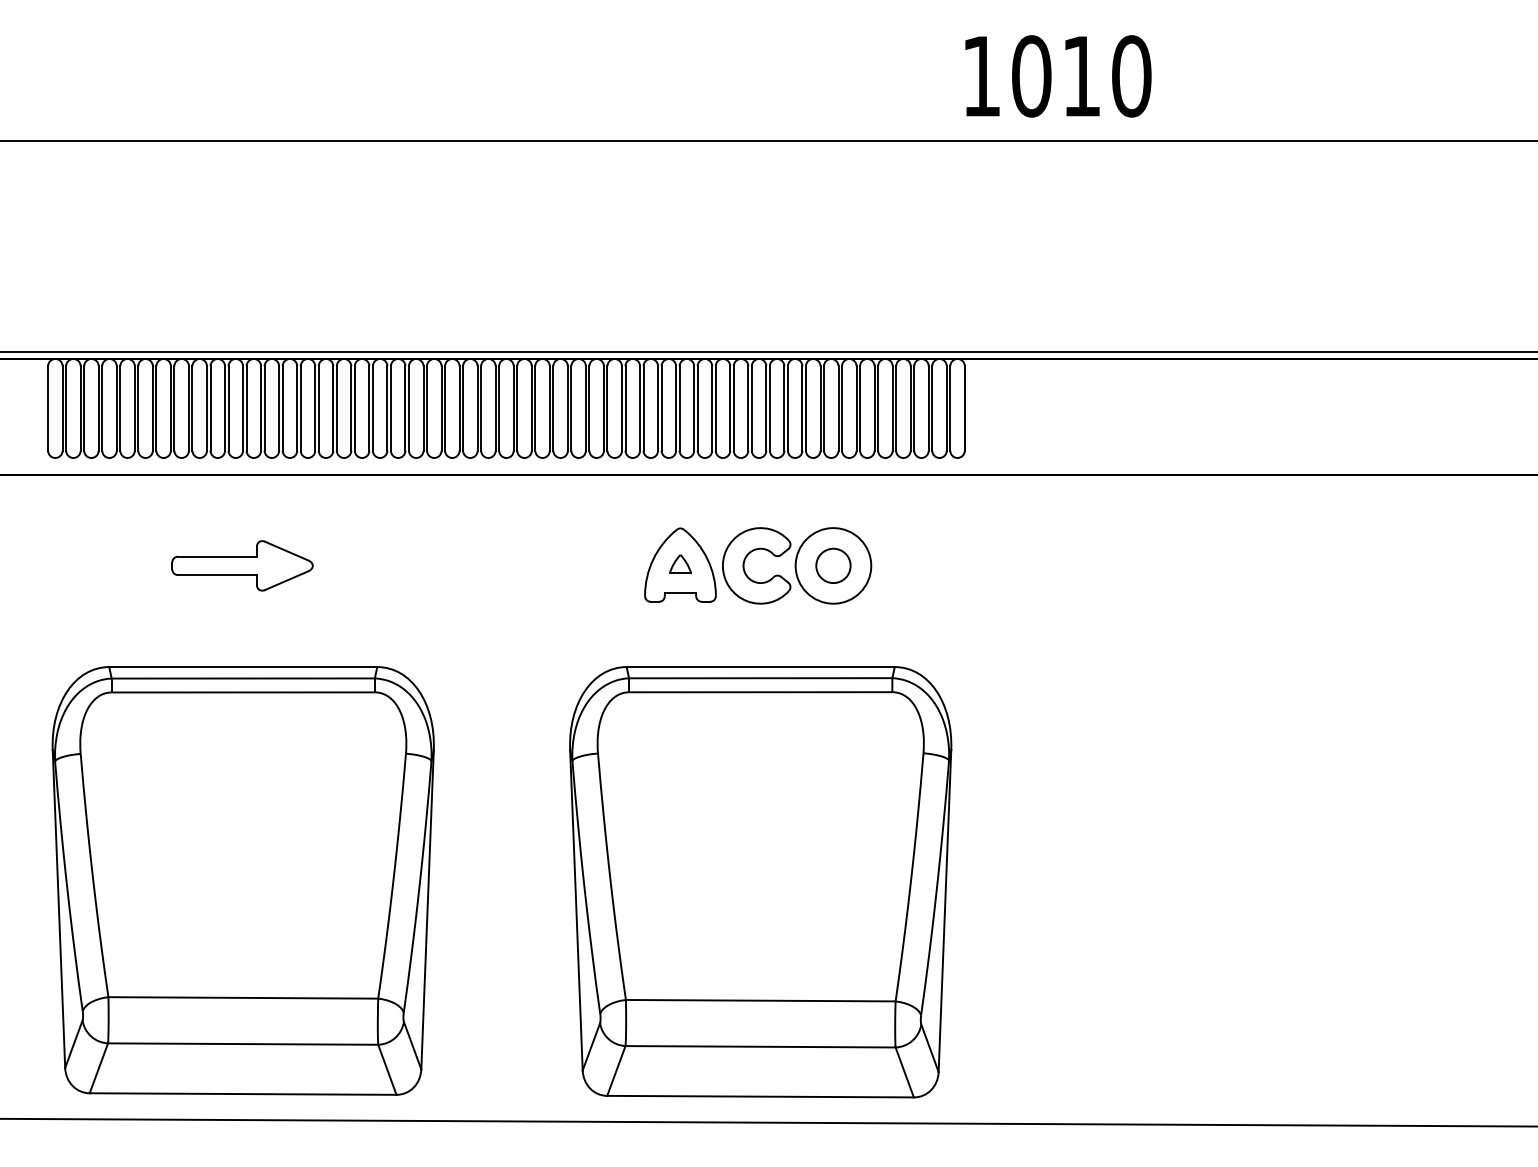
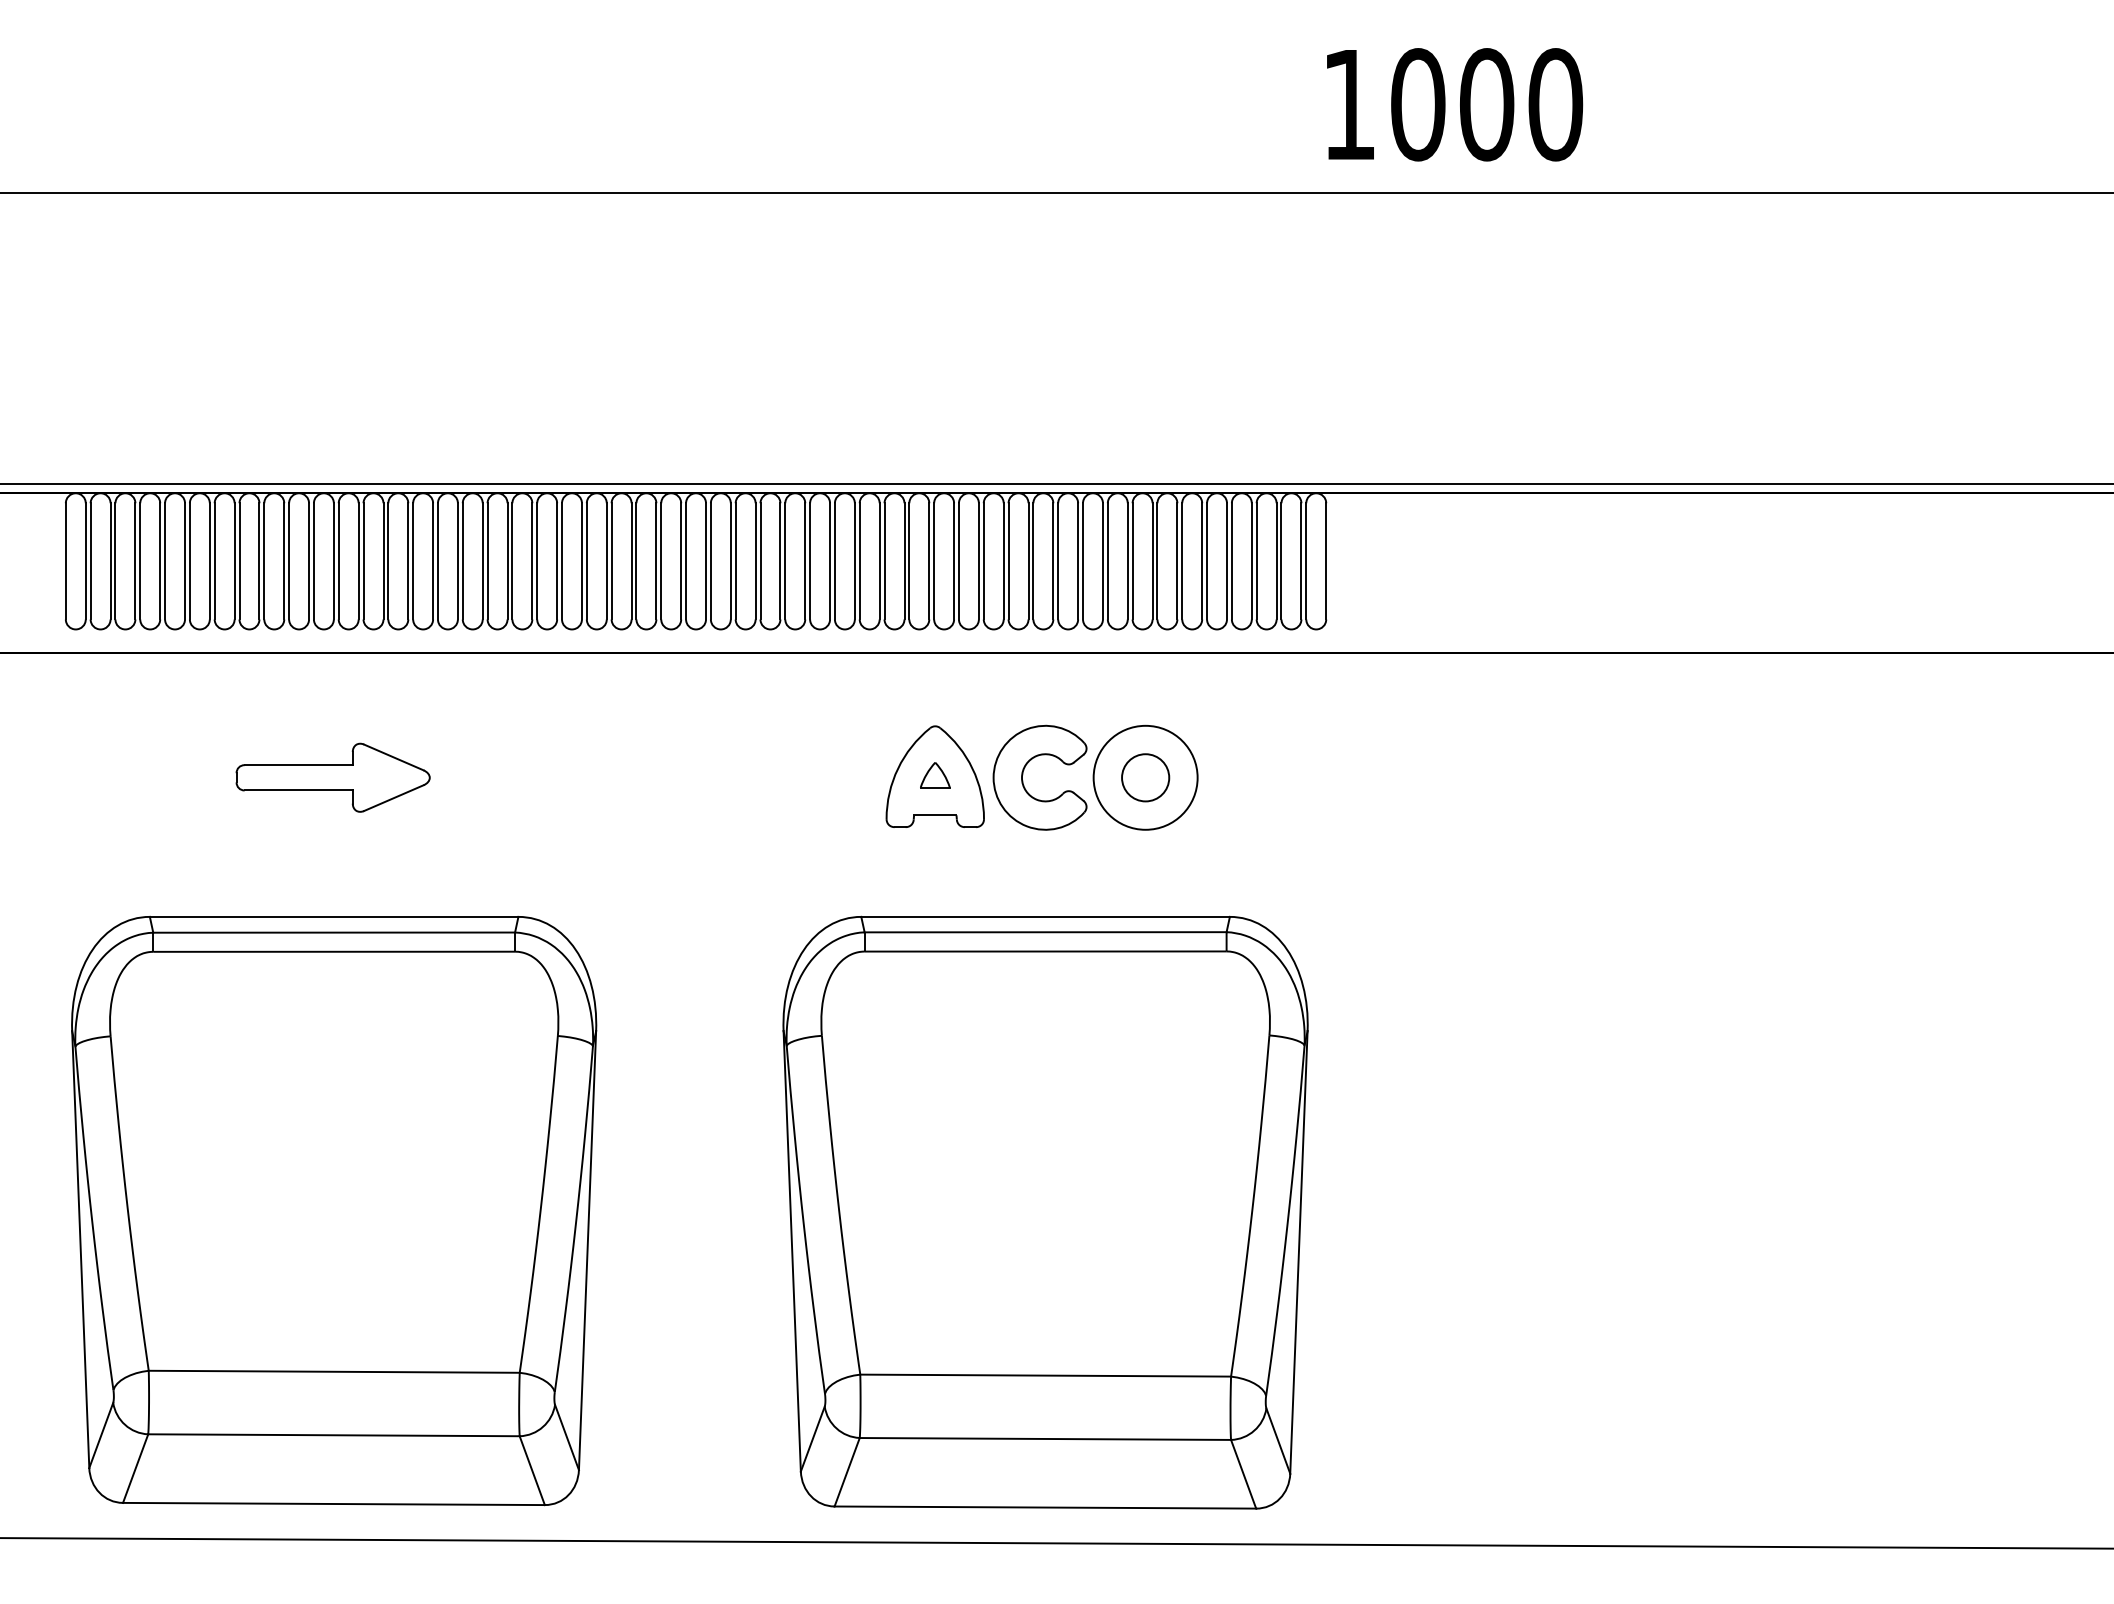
text: (1082, 76) -> (1487, 104), 1010 -> 1000

